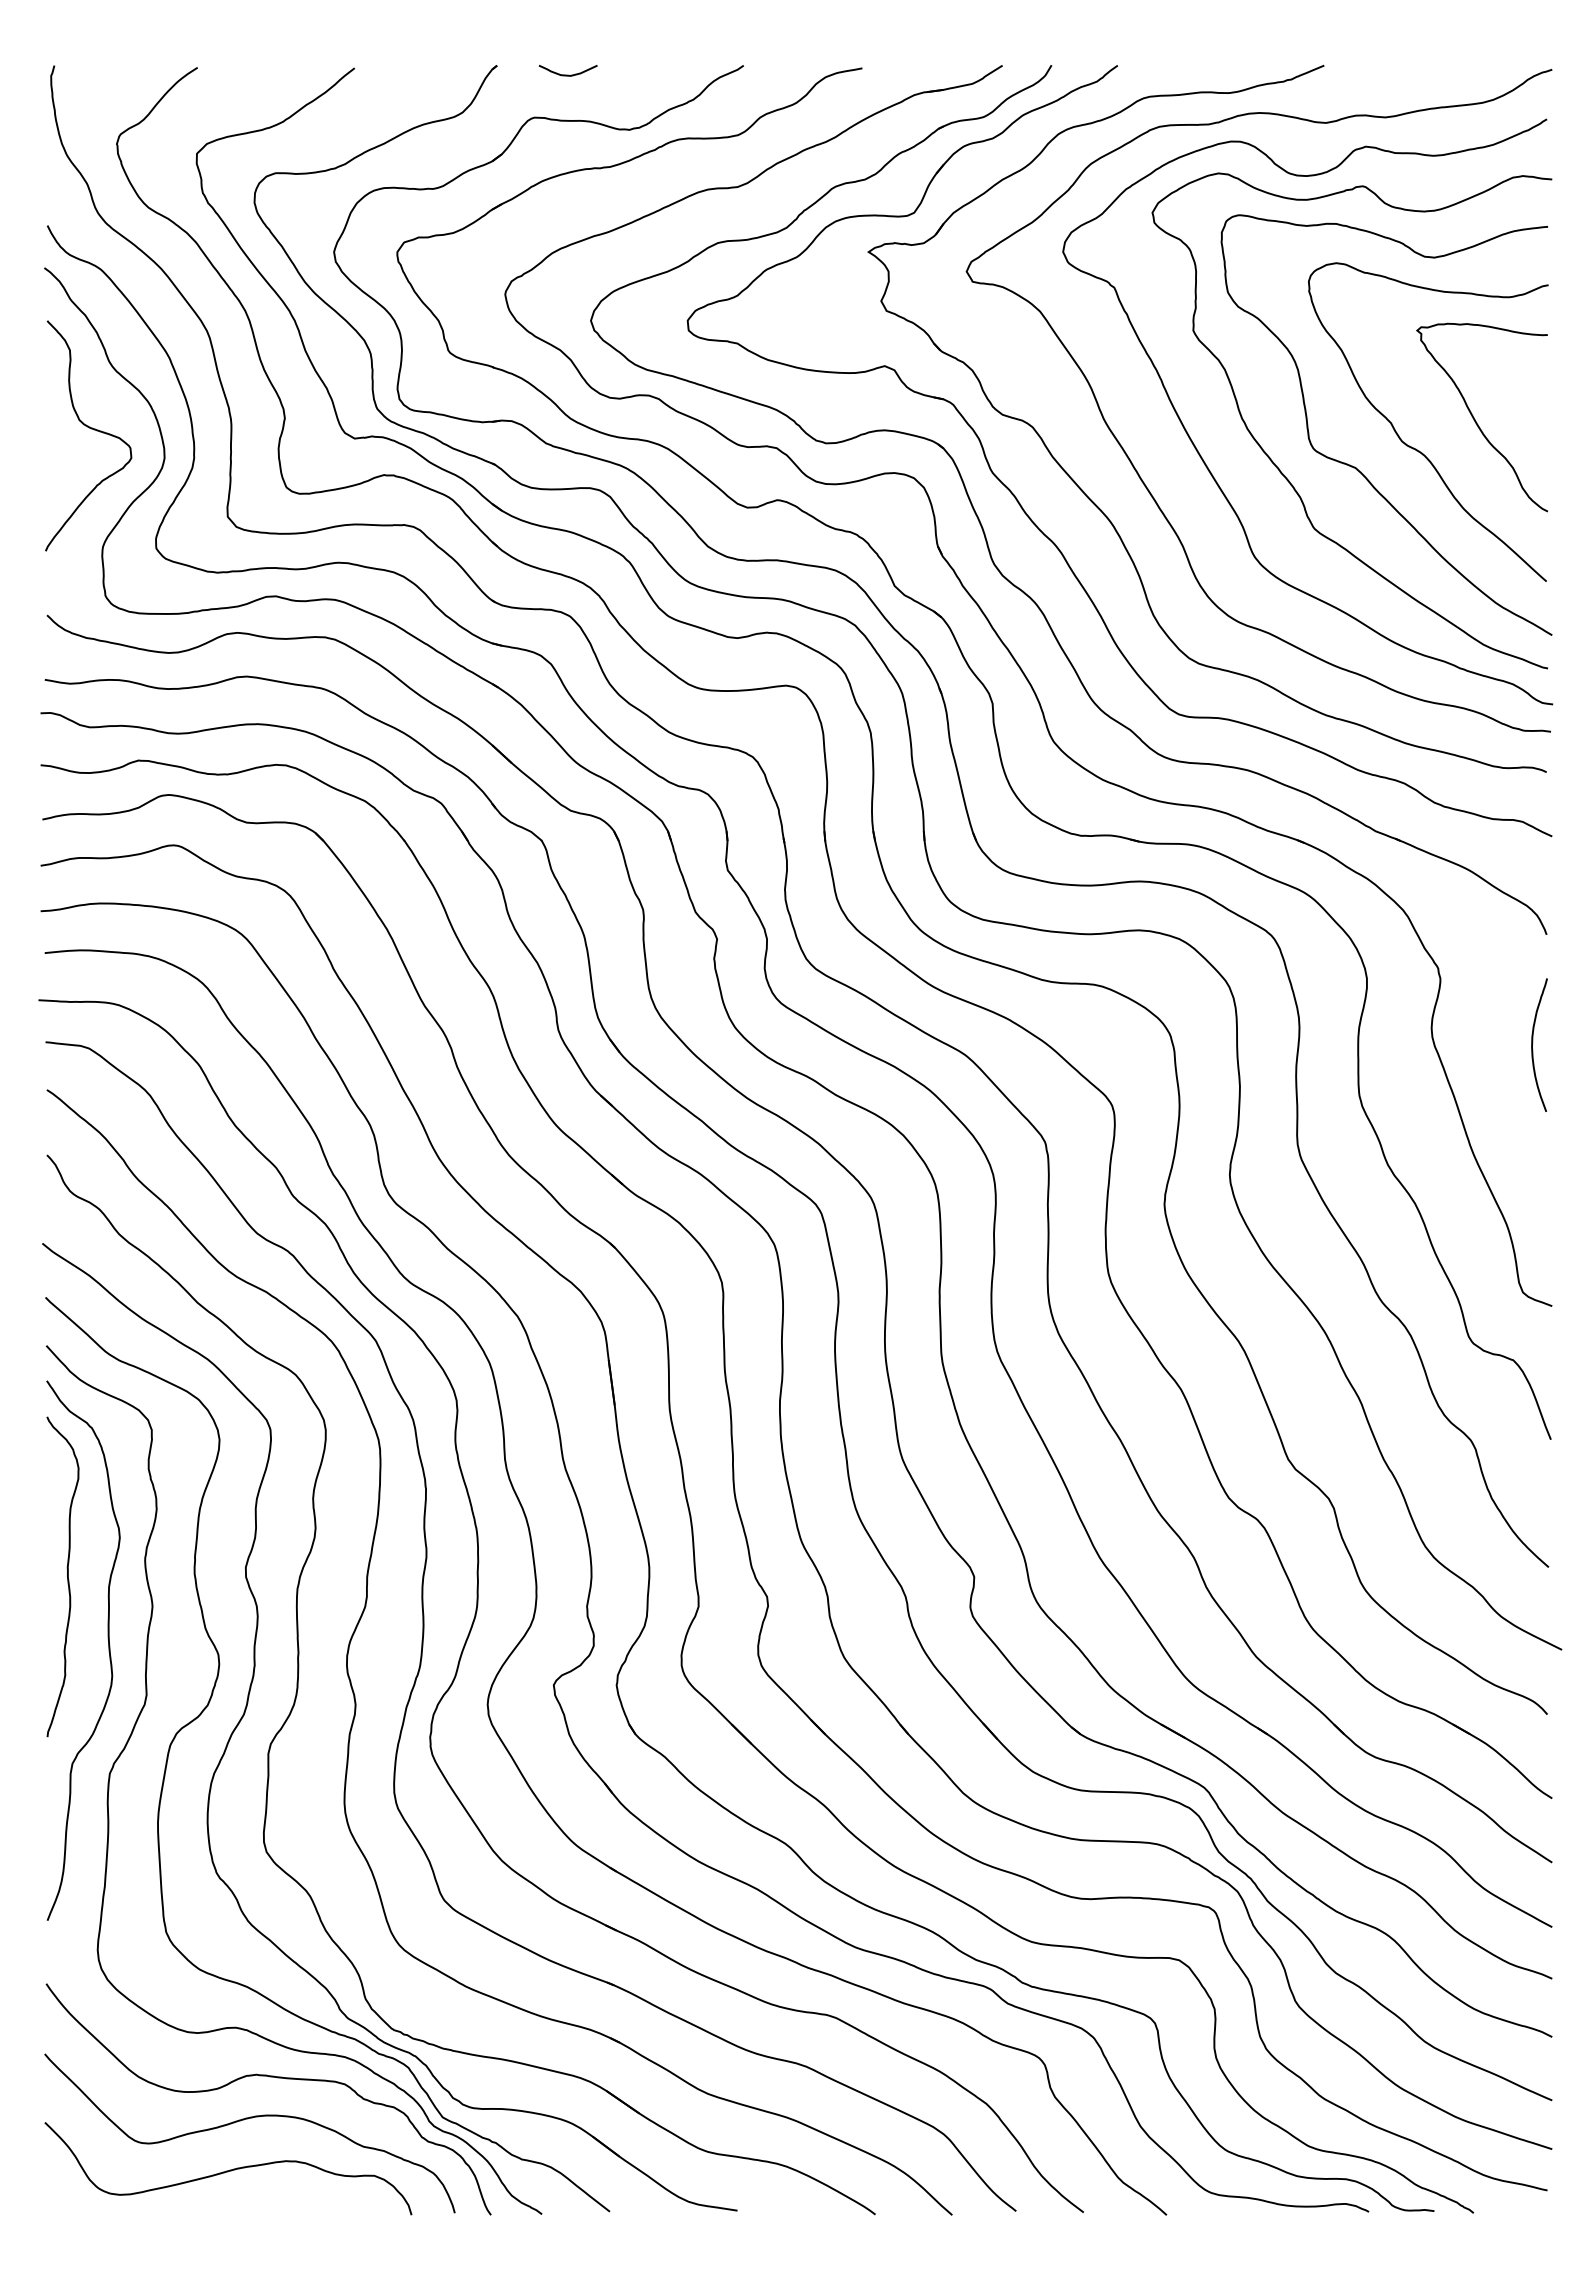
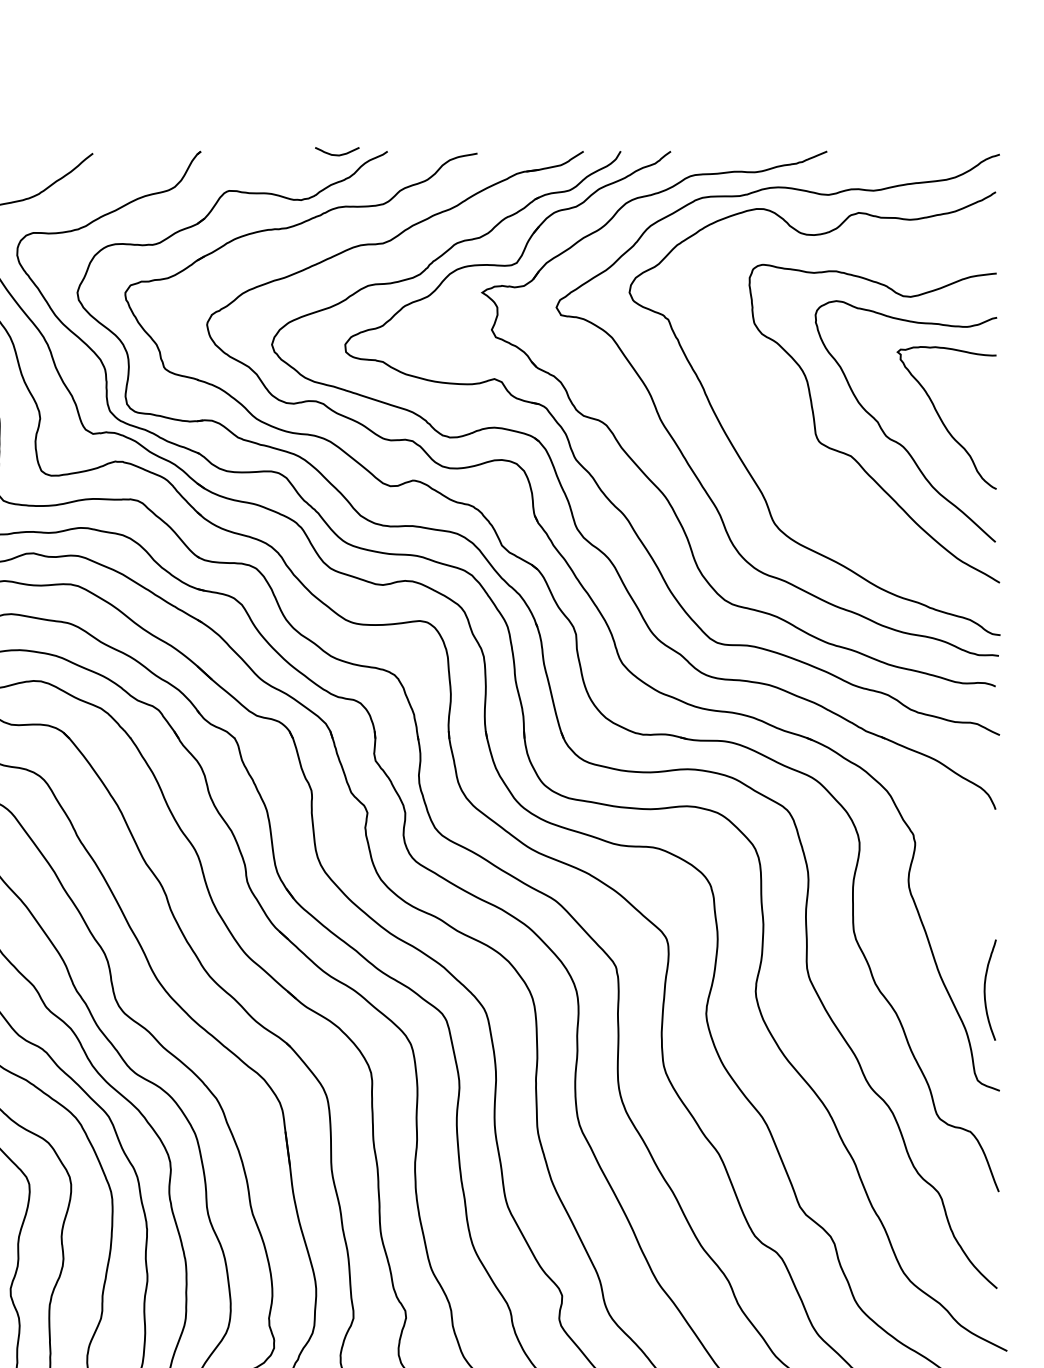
curve: (567, 74) -> (336, 154), moved
curve: (1285, 475) -> (797, 461), removed
curve: (1533, 1042) -> (985, 988), moved

